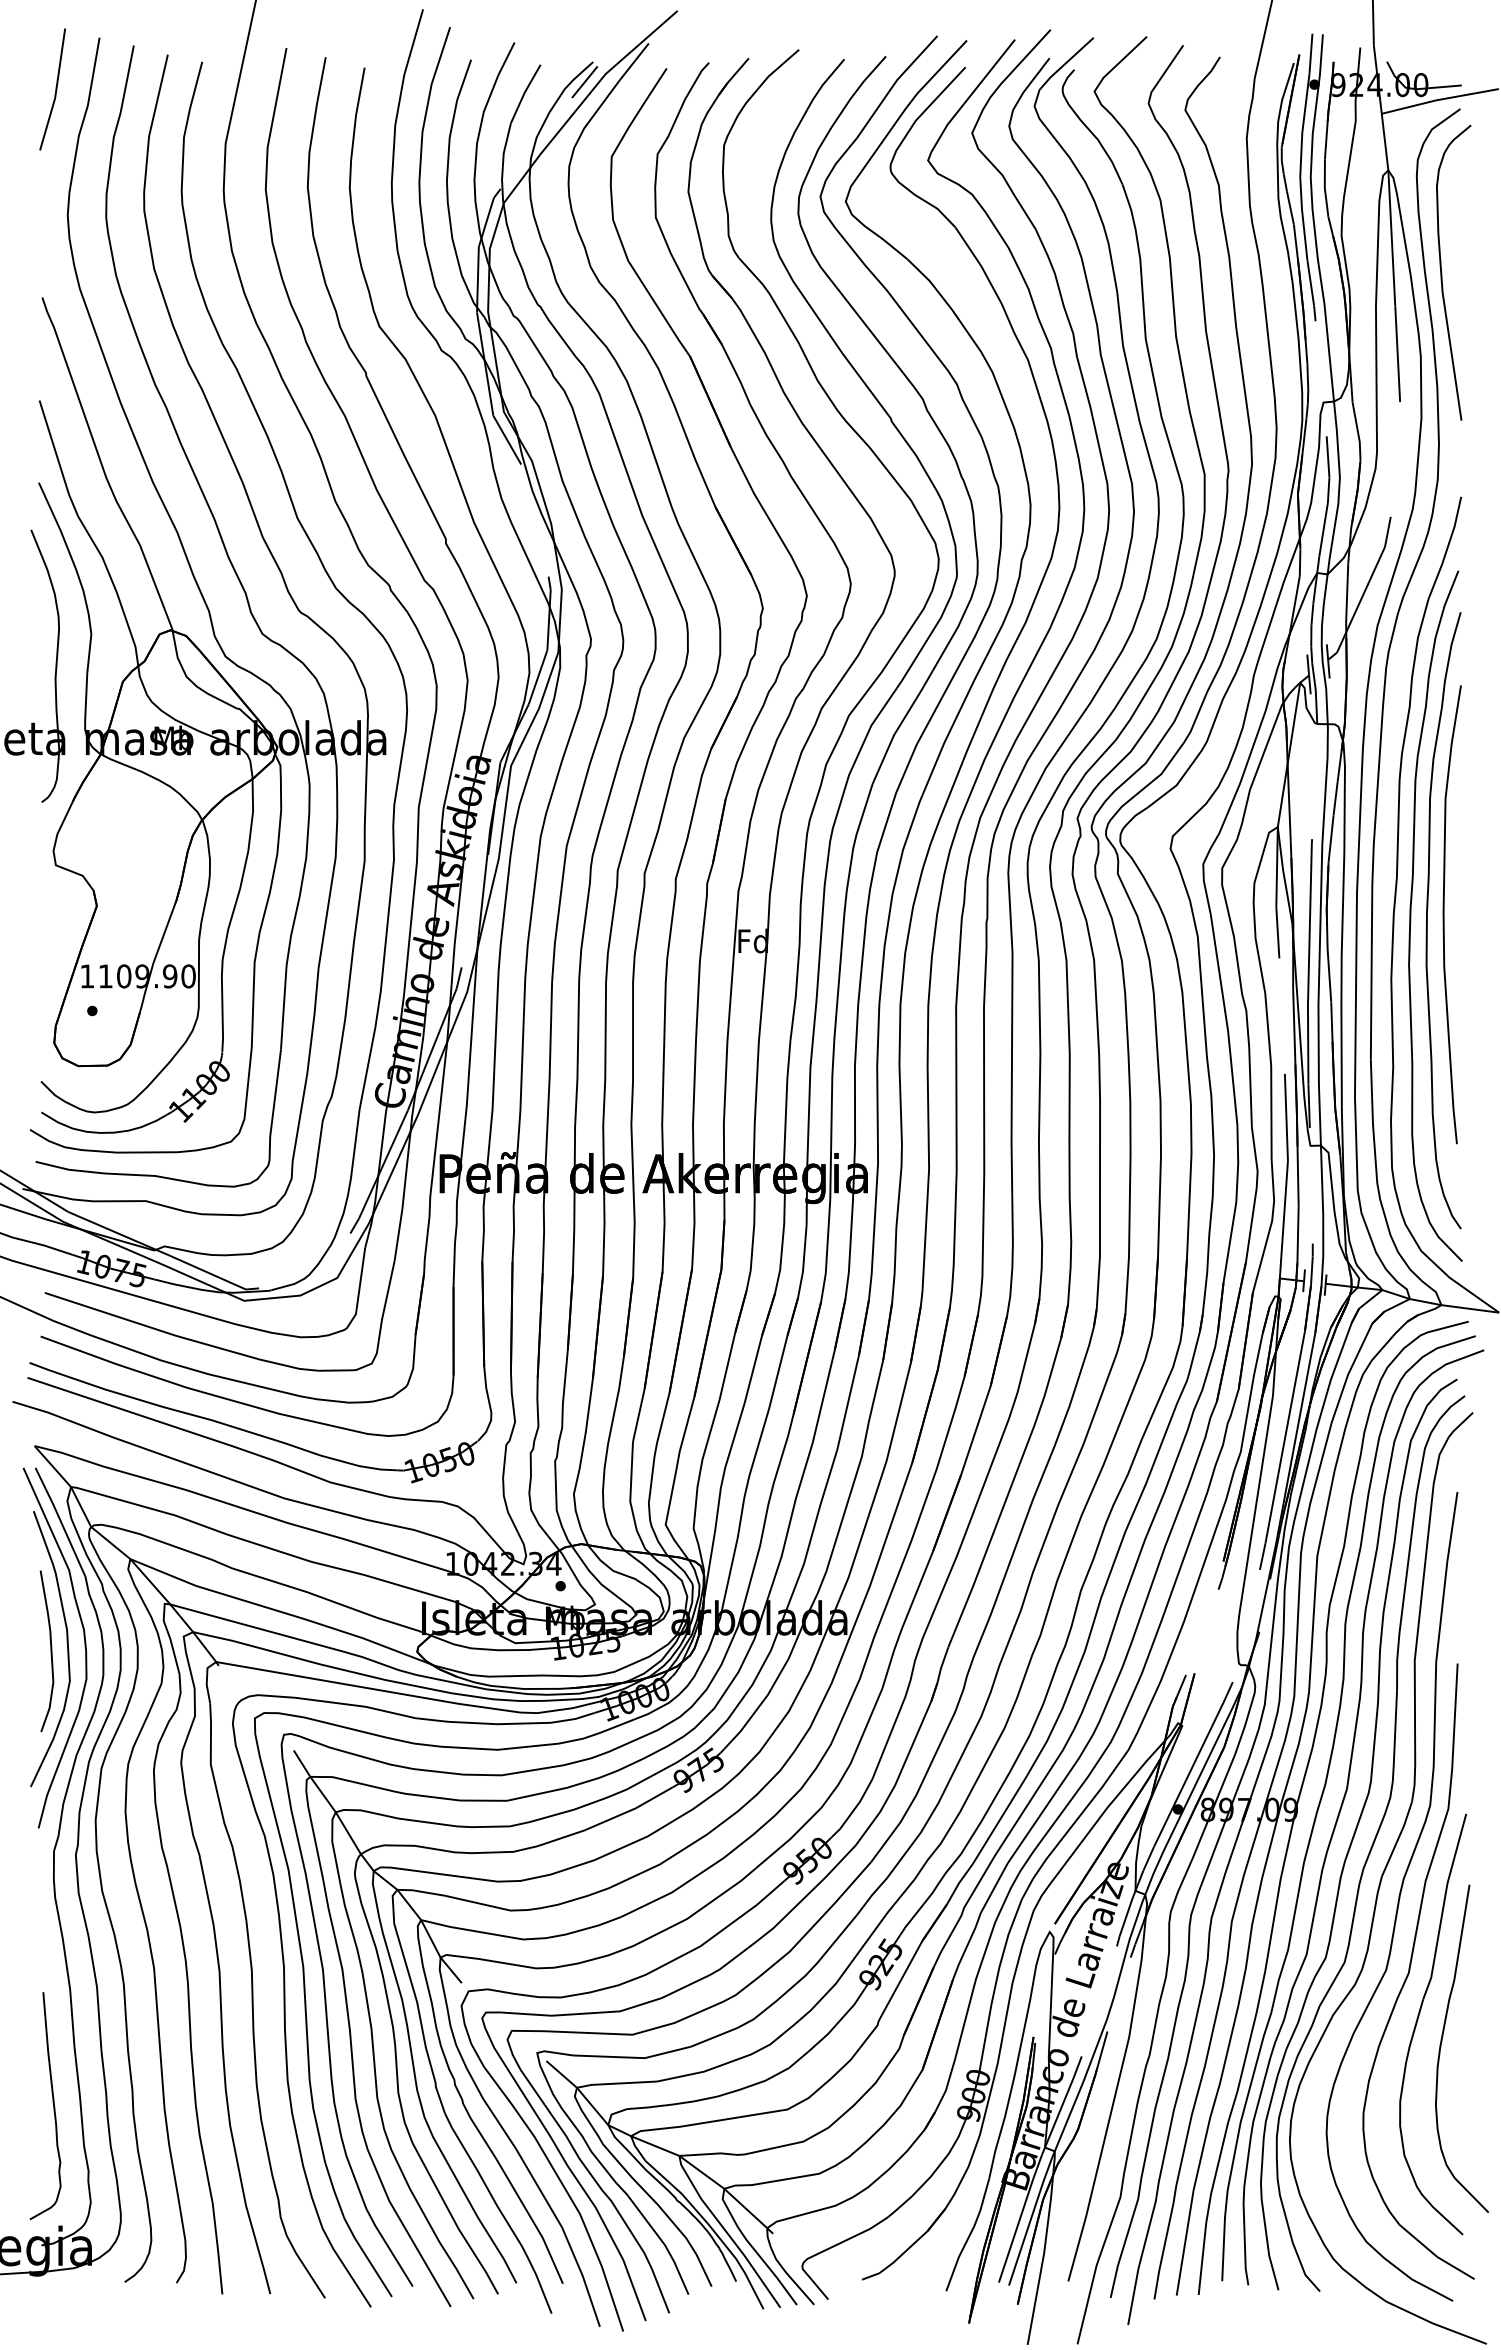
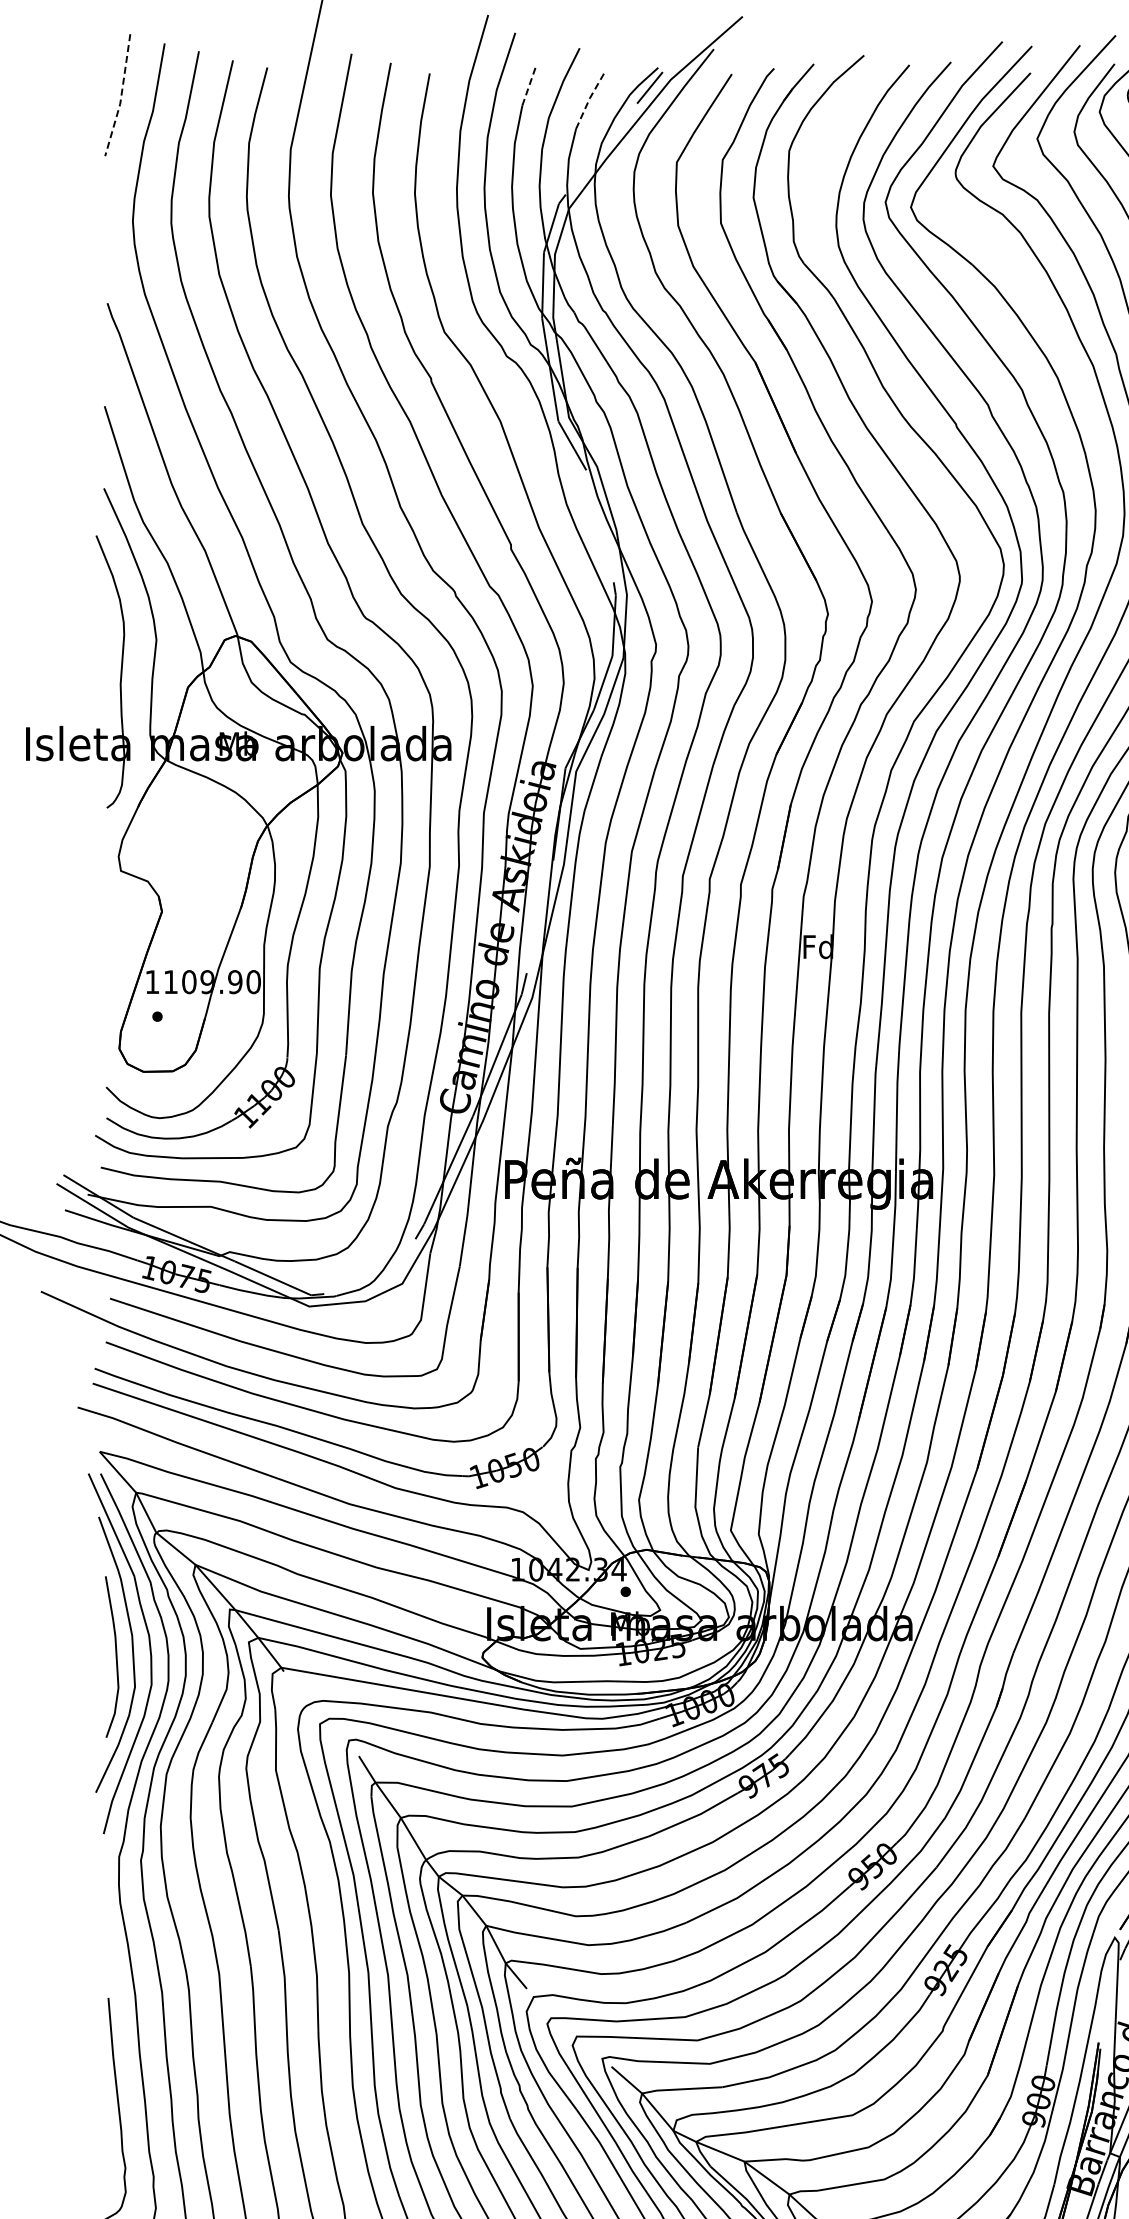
line: (464, 79) -> (529, 85), solid -> dashed
line: (56, 91) -> (121, 97), solid -> dashed
line: (524, 92) -> (589, 98), solid -> dashed

